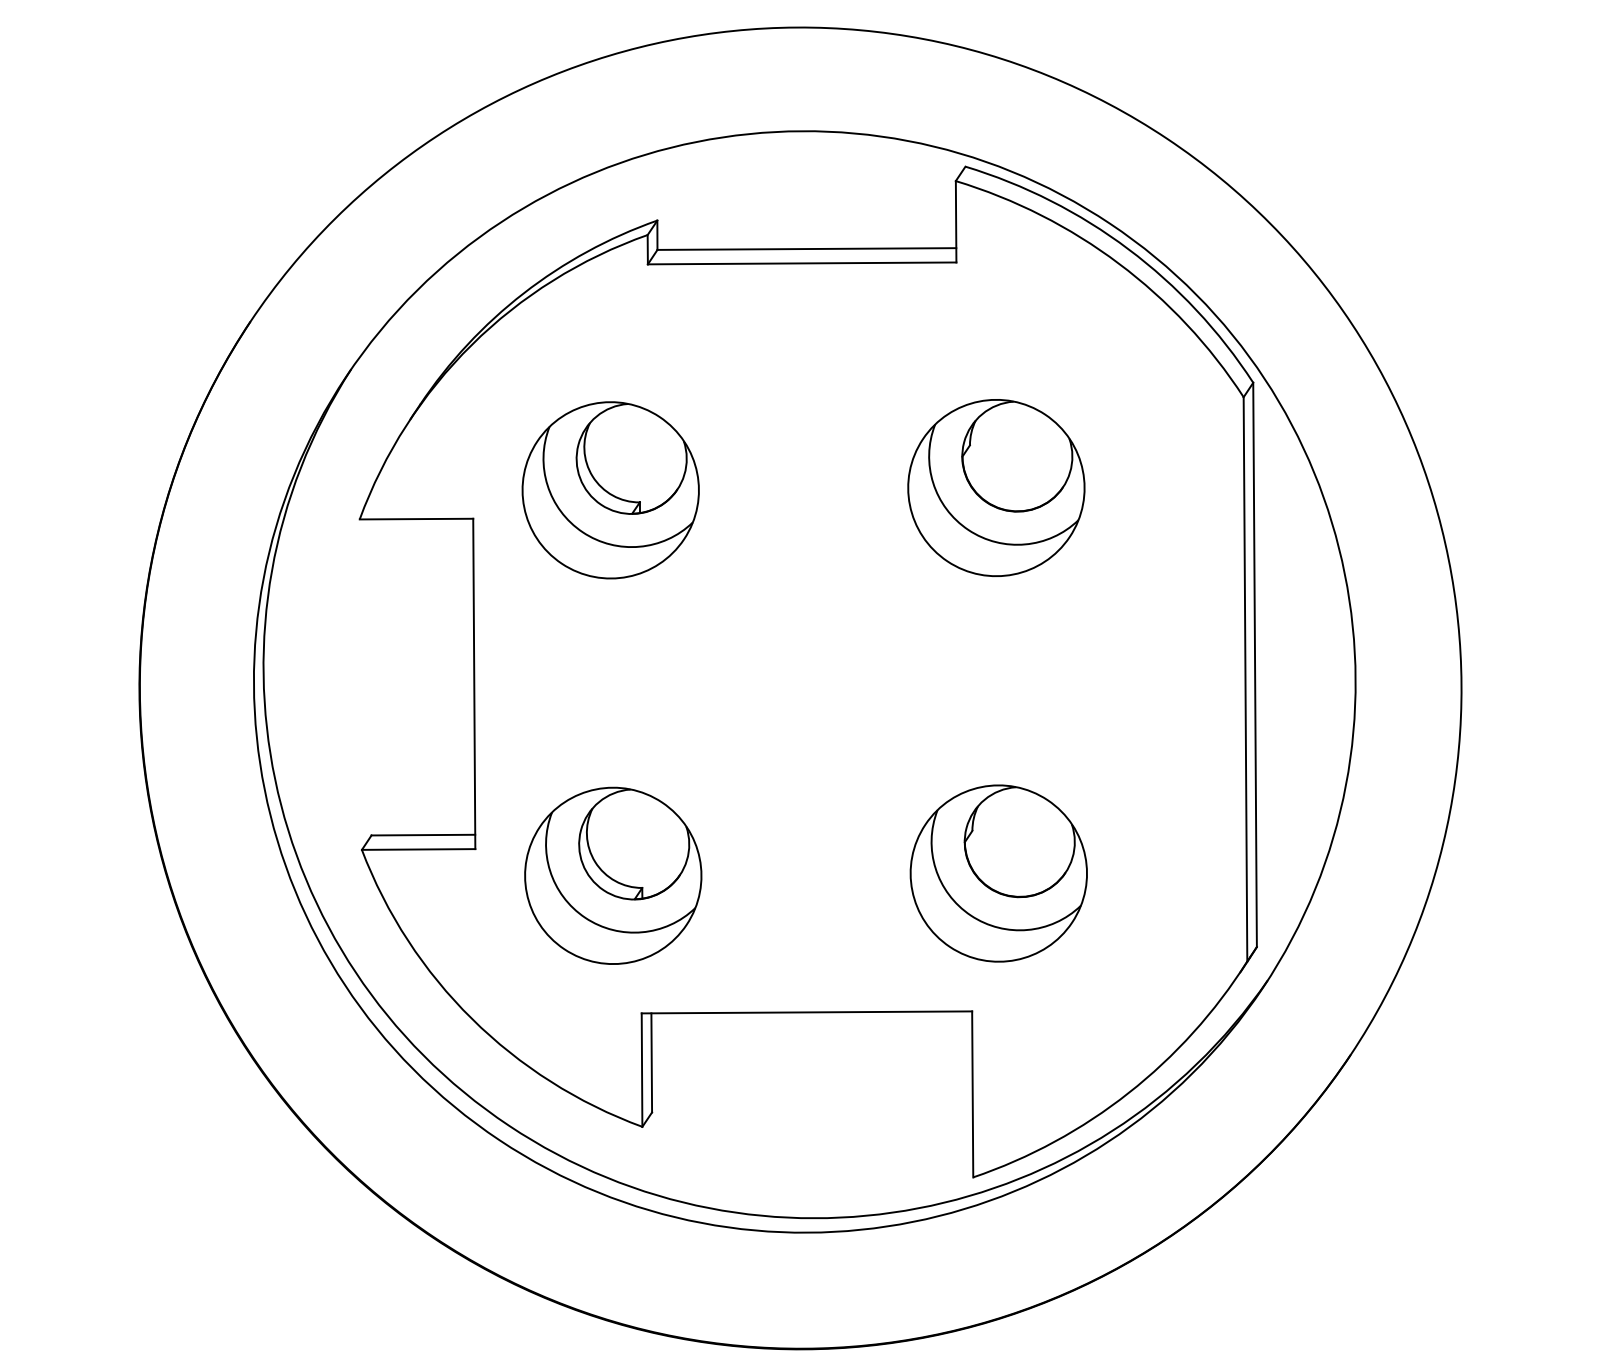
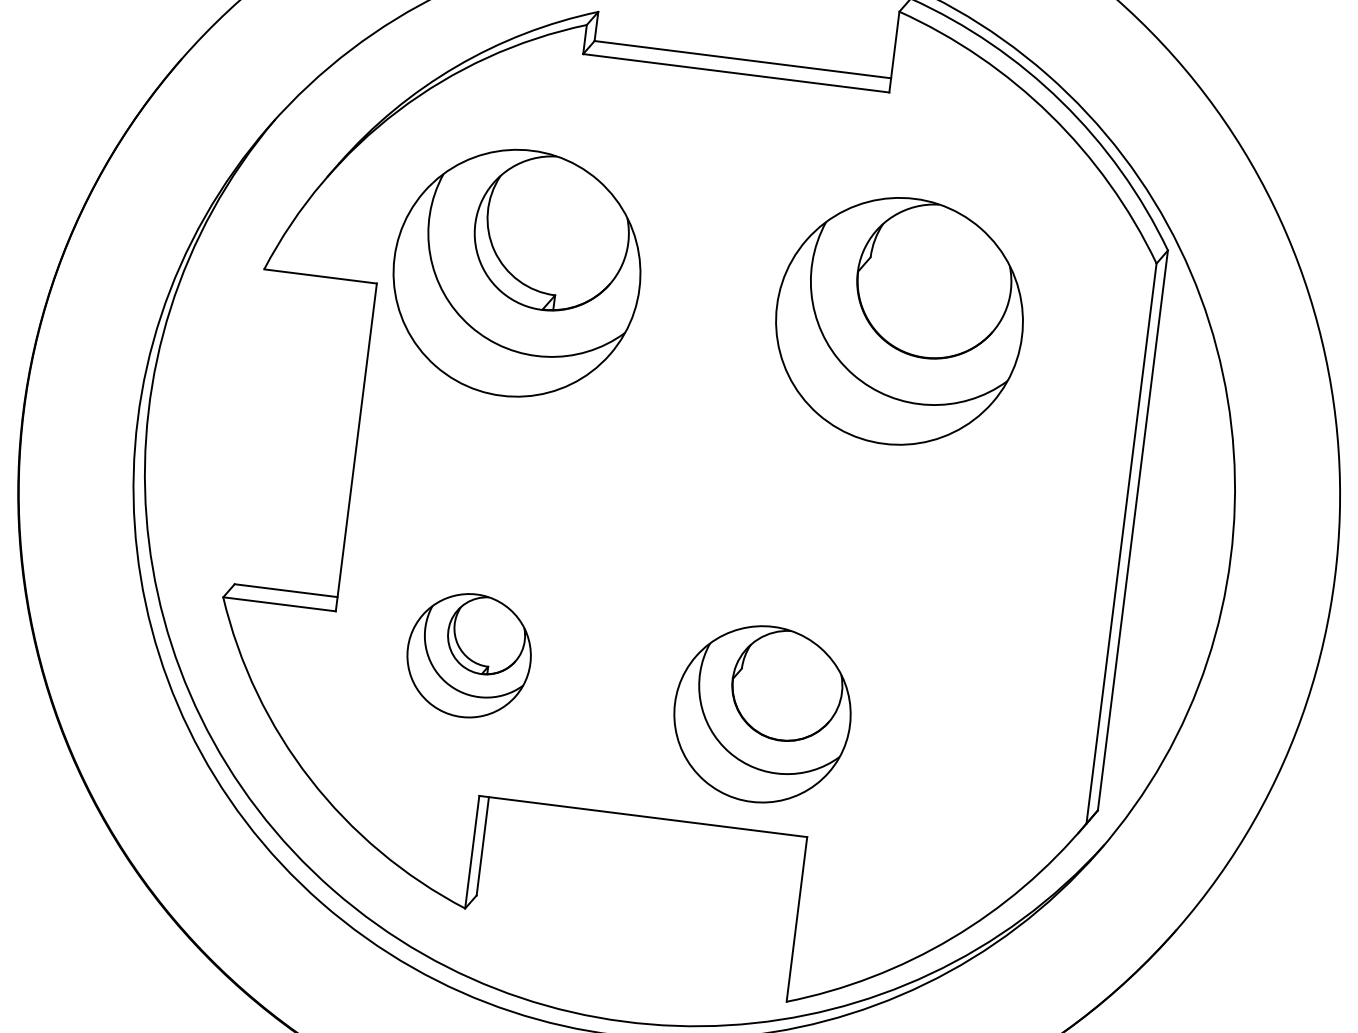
part: (996, 487) -> (899, 320), size x1.4
part: (610, 490) -> (516, 273), size x1.4
part: (998, 873) -> (762, 714), moved
part: (613, 875) -> (469, 655), size x0.7

